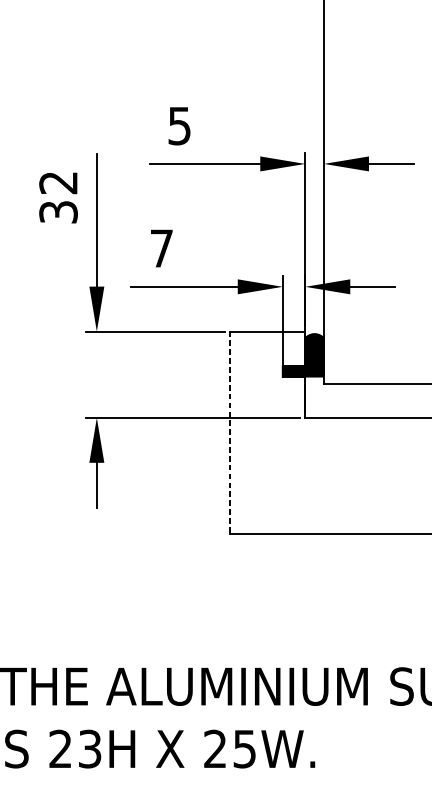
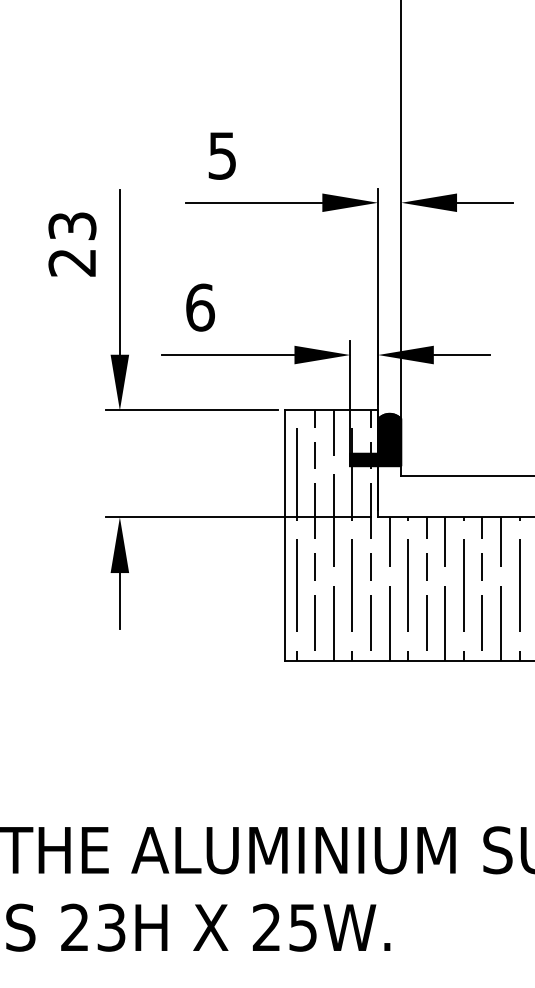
text: (58, 197) -> (72, 244), 32 -> 23
text: (161, 248) -> (200, 307), 7 -> 6
hatch: (329, 432) -> (407, 535), added
line: (230, 433) -> (285, 536), dashed -> solid

